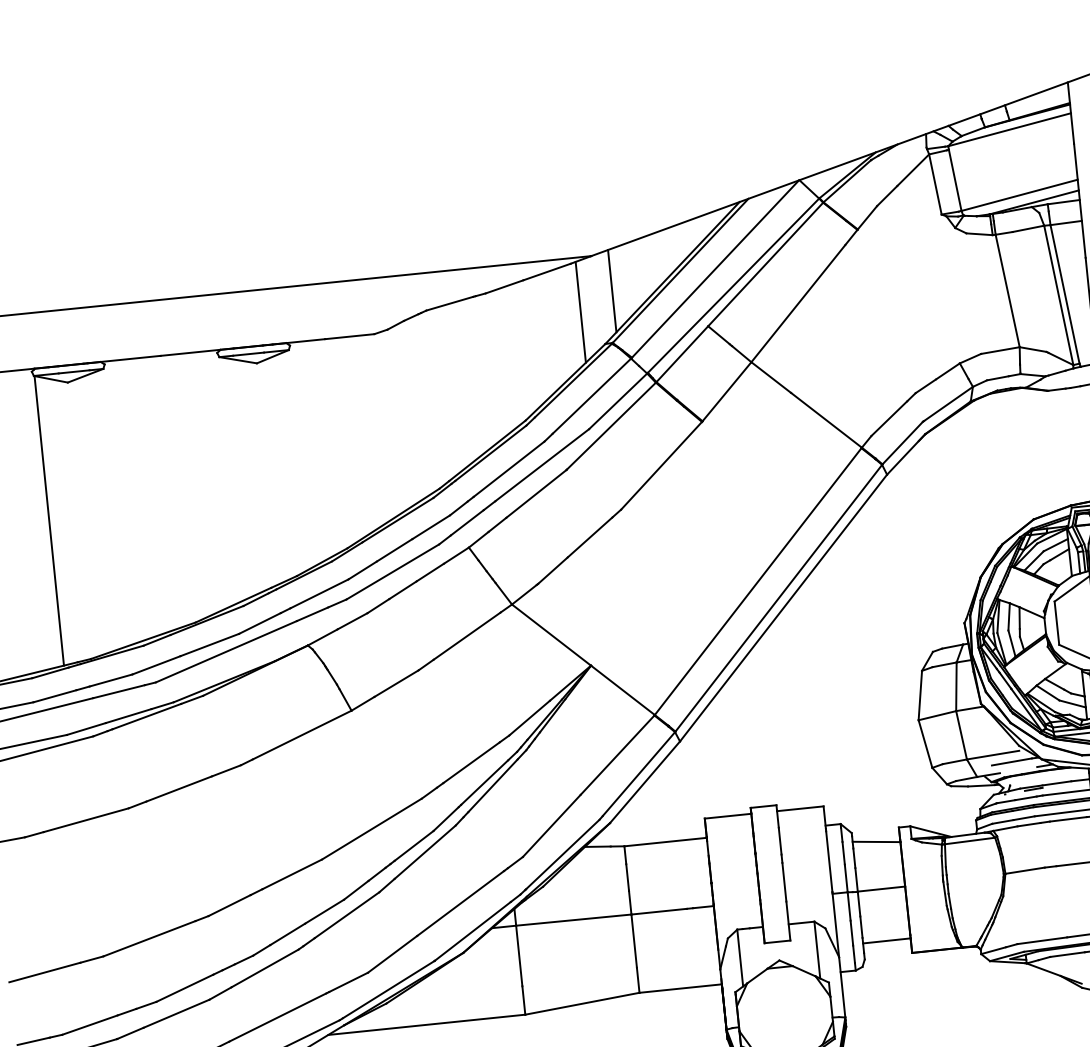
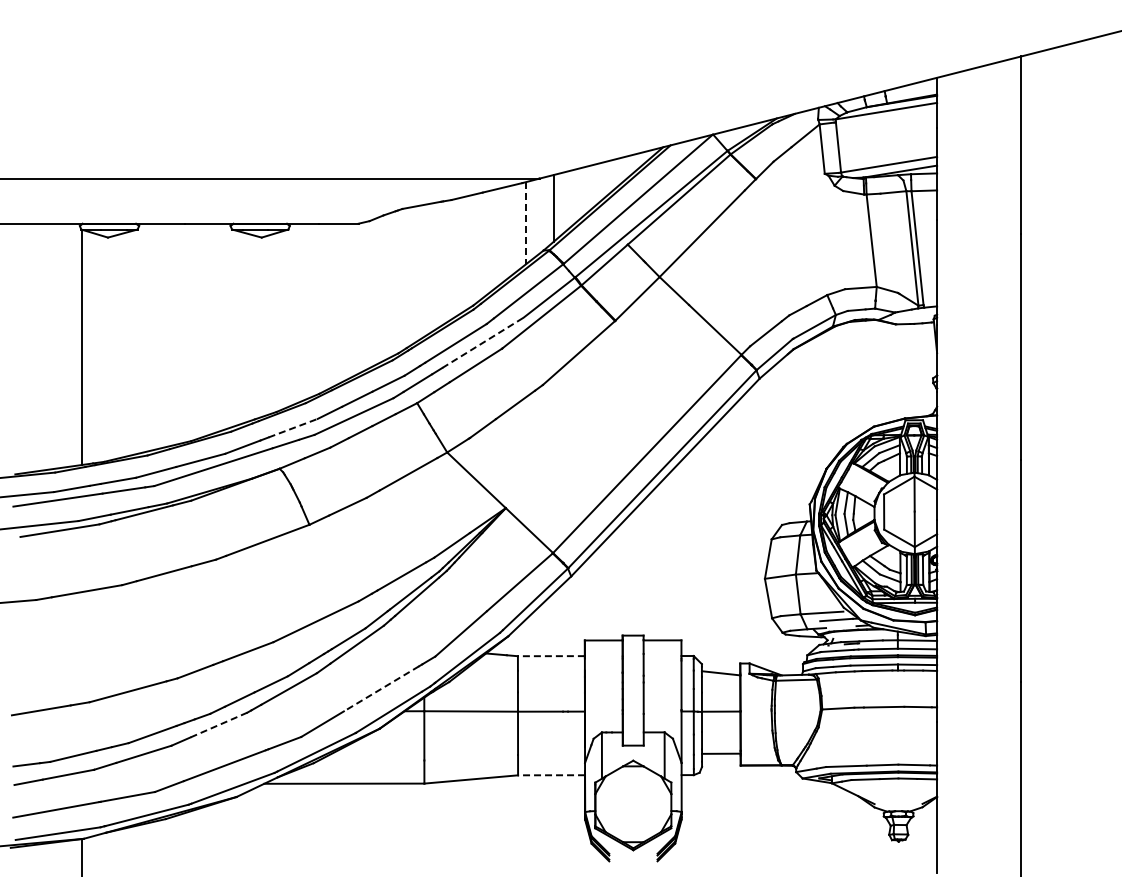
line: (580, 312) -> (526, 223), solid -> dashed
line: (541, 464) -> (482, 342), solid -> dashed
line: (319, 594) -> (293, 428), solid -> dashed
line: (664, 842) -> (550, 656), solid -> dashed
line: (460, 903) -> (381, 688), solid -> dashed
line: (264, 968) -> (218, 725), solid -> dashed
line: (680, 988) -> (551, 775), solid -> dashed

